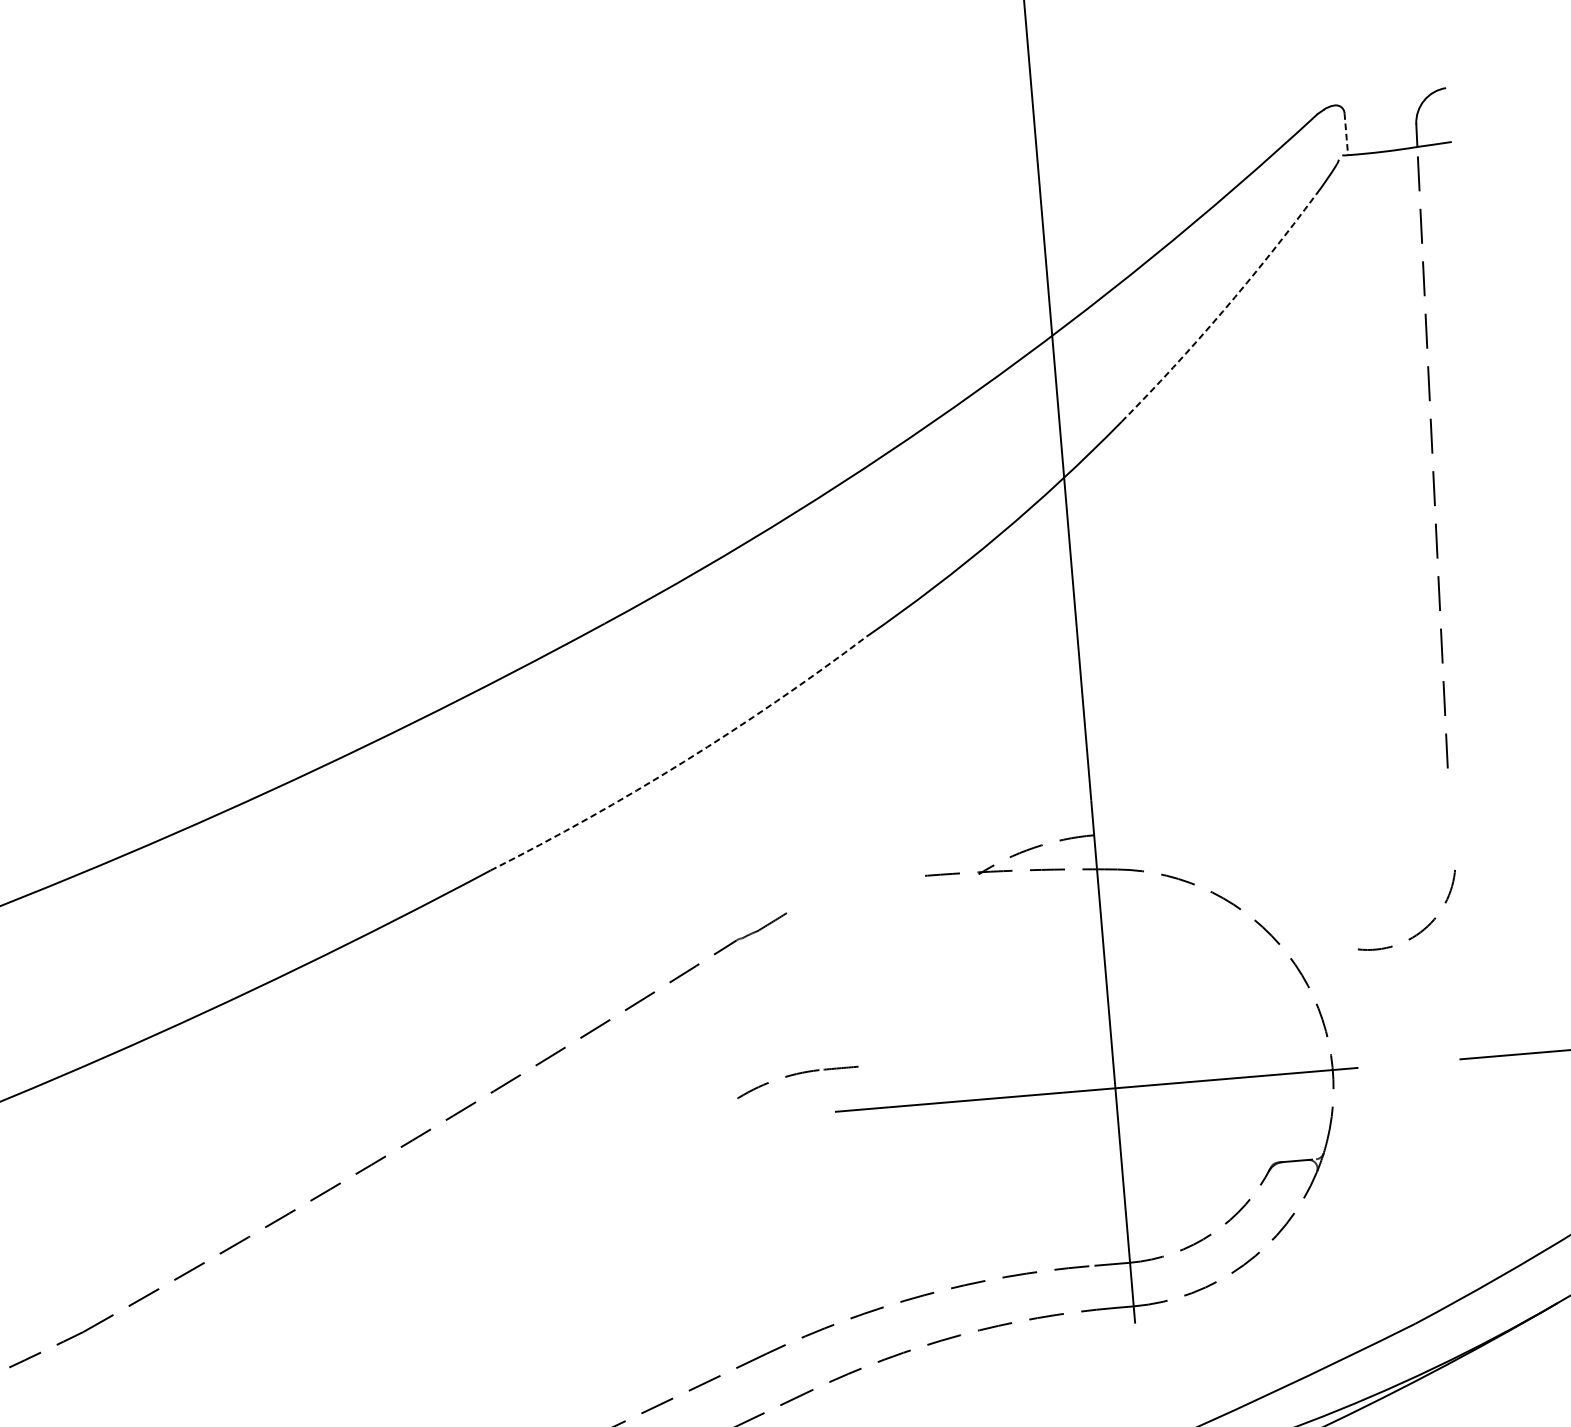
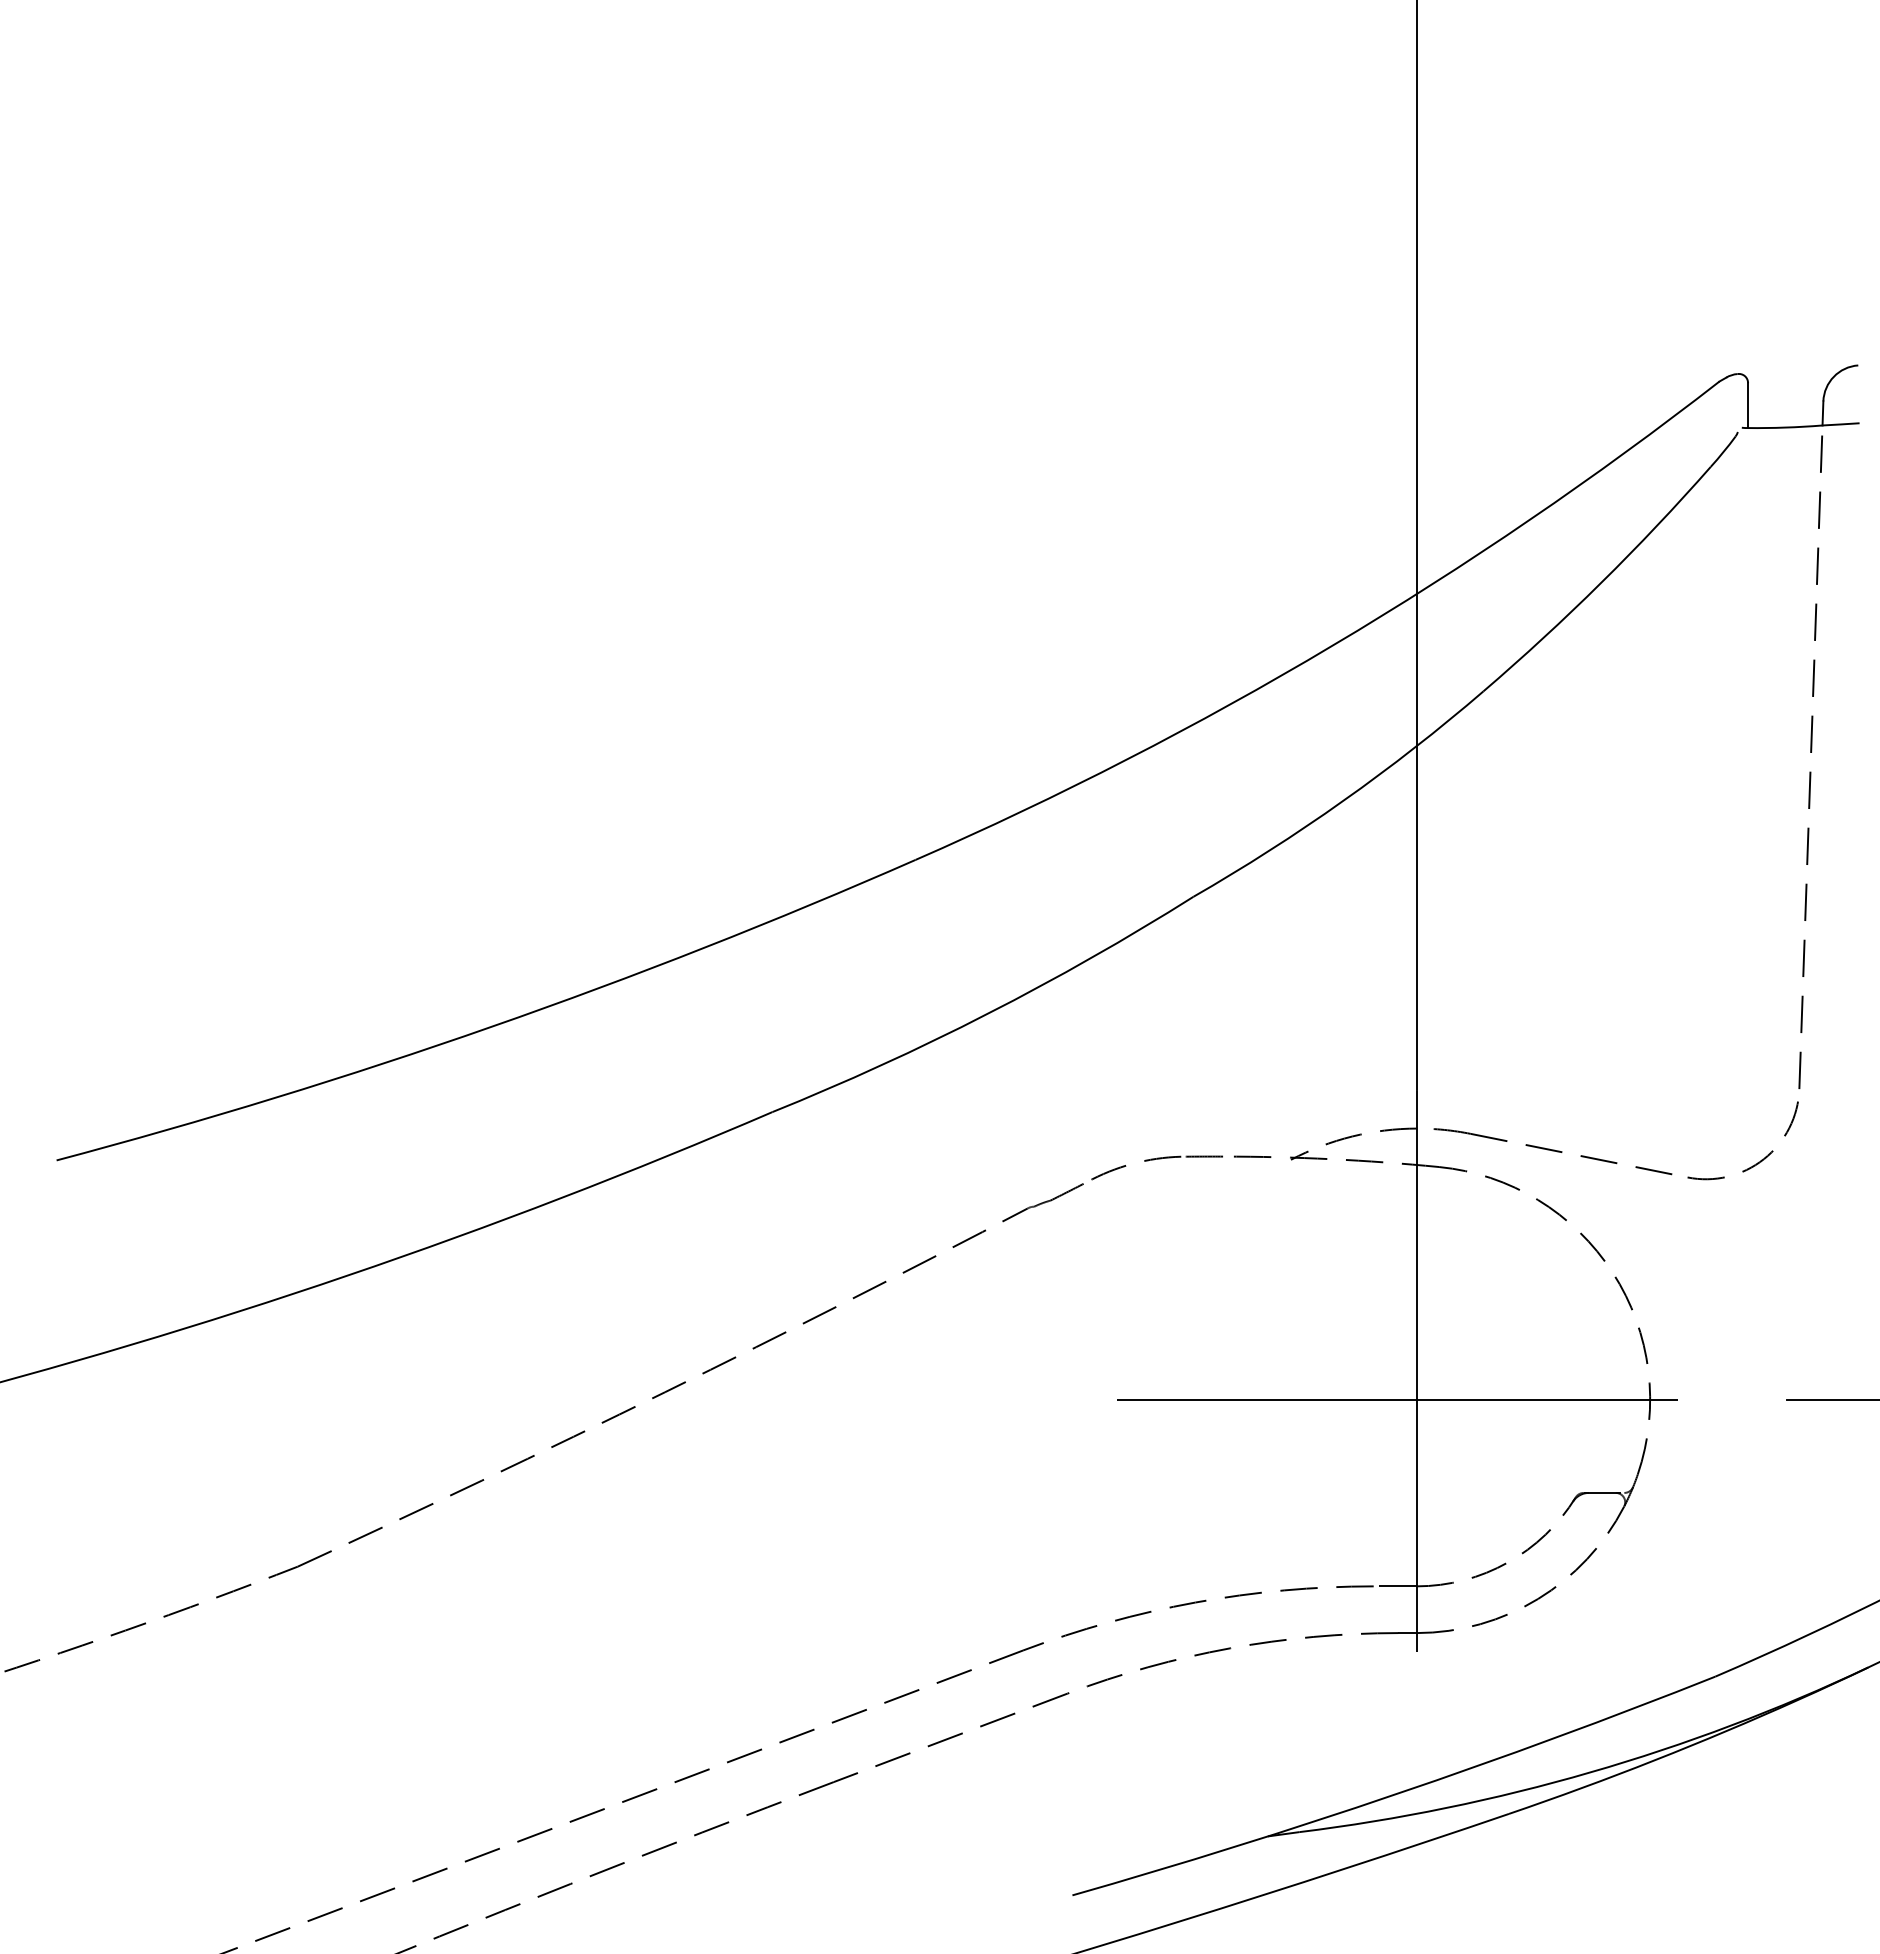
line: (1346, 135) -> (1748, 406), dashed -> solid
arc: (1223, 311) -> (1601, 583), dashed -> solid
arc: (683, 761) -> (987, 1013), dashed -> solid
part: (1222, 846) -> (1552, 1151), added
arc: (1421, 929) -> (1757, 1162), moved
part: (794, 1075) -> (1154, 1160), moved

